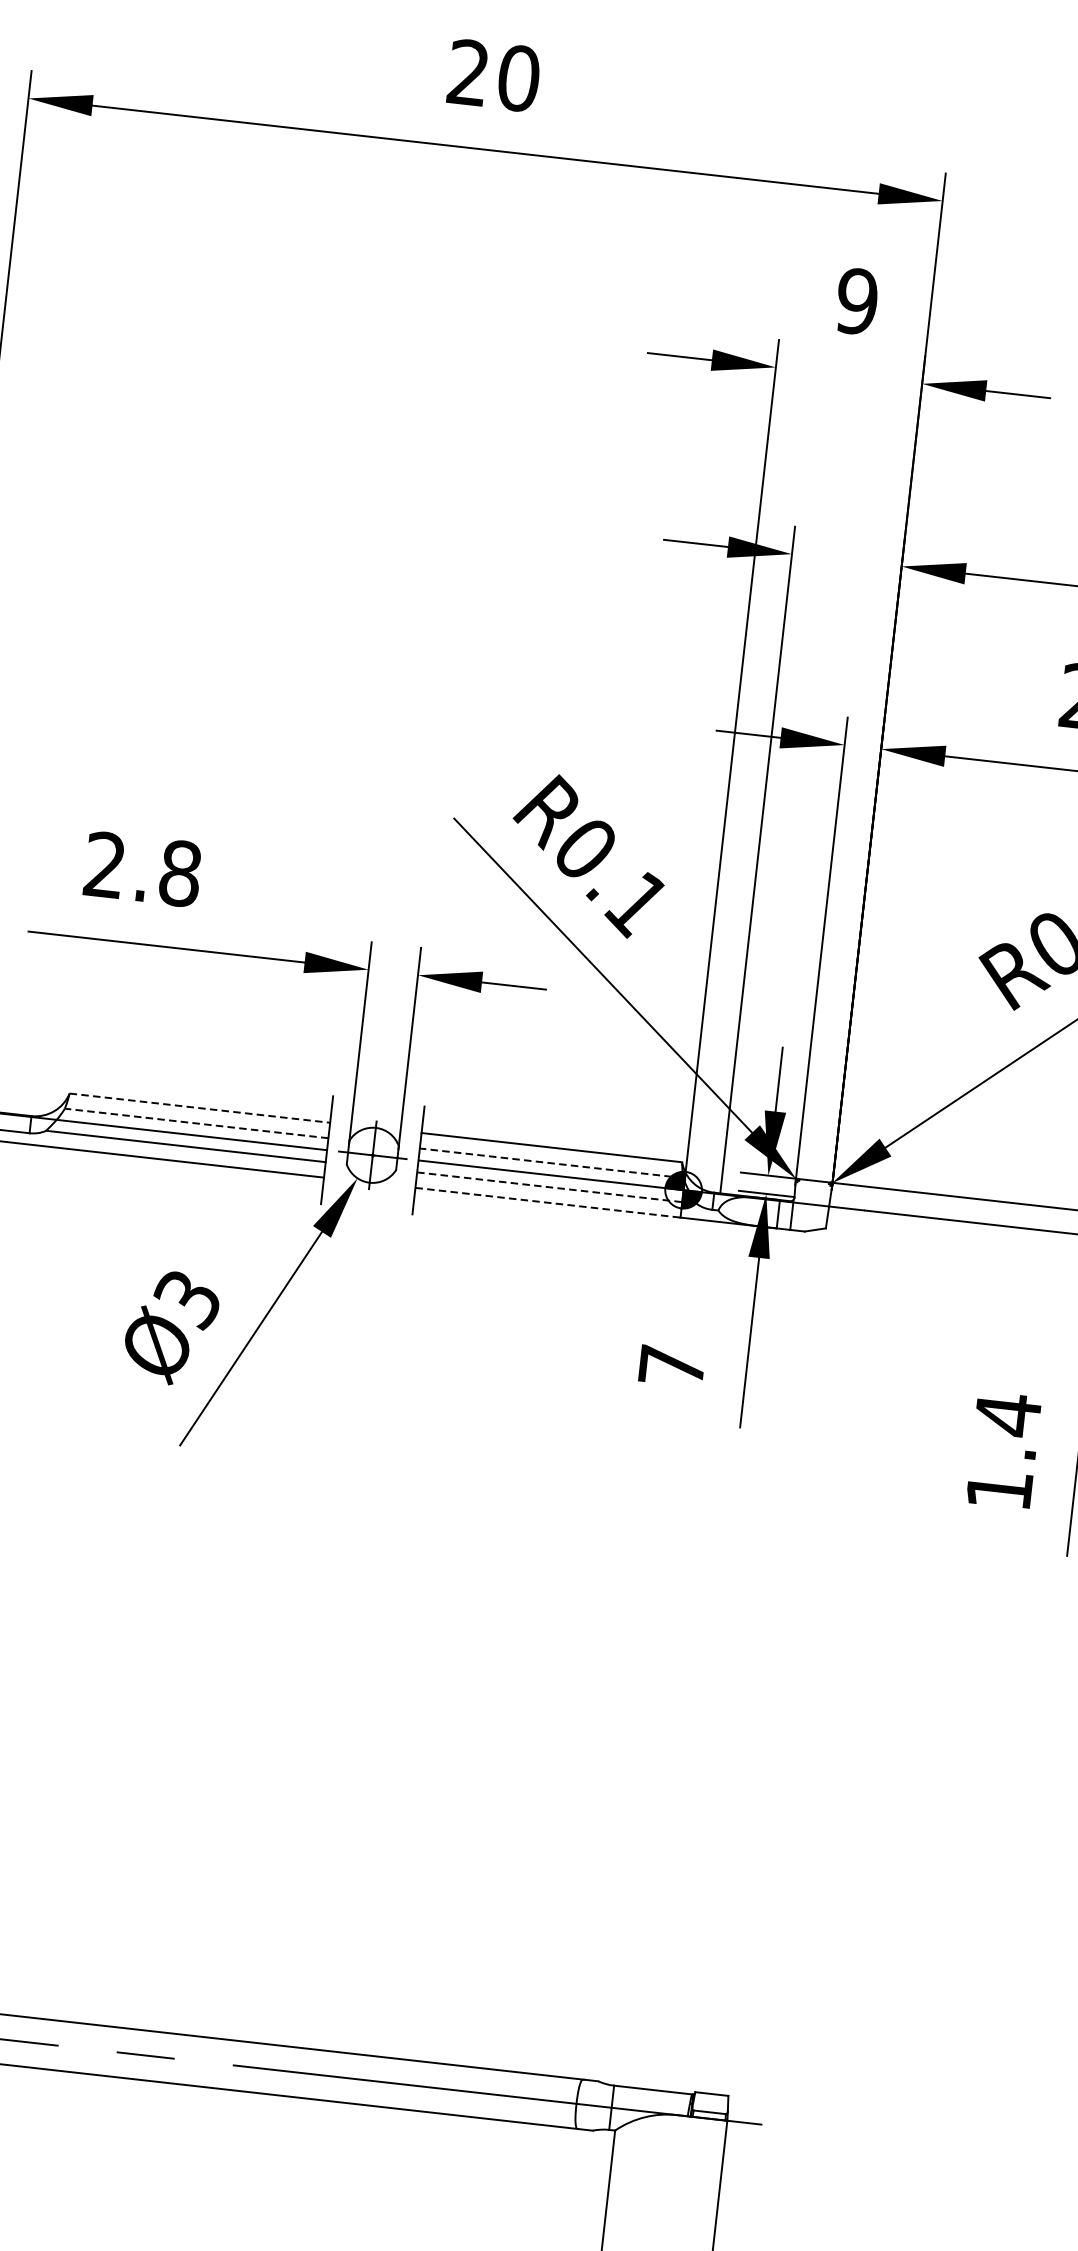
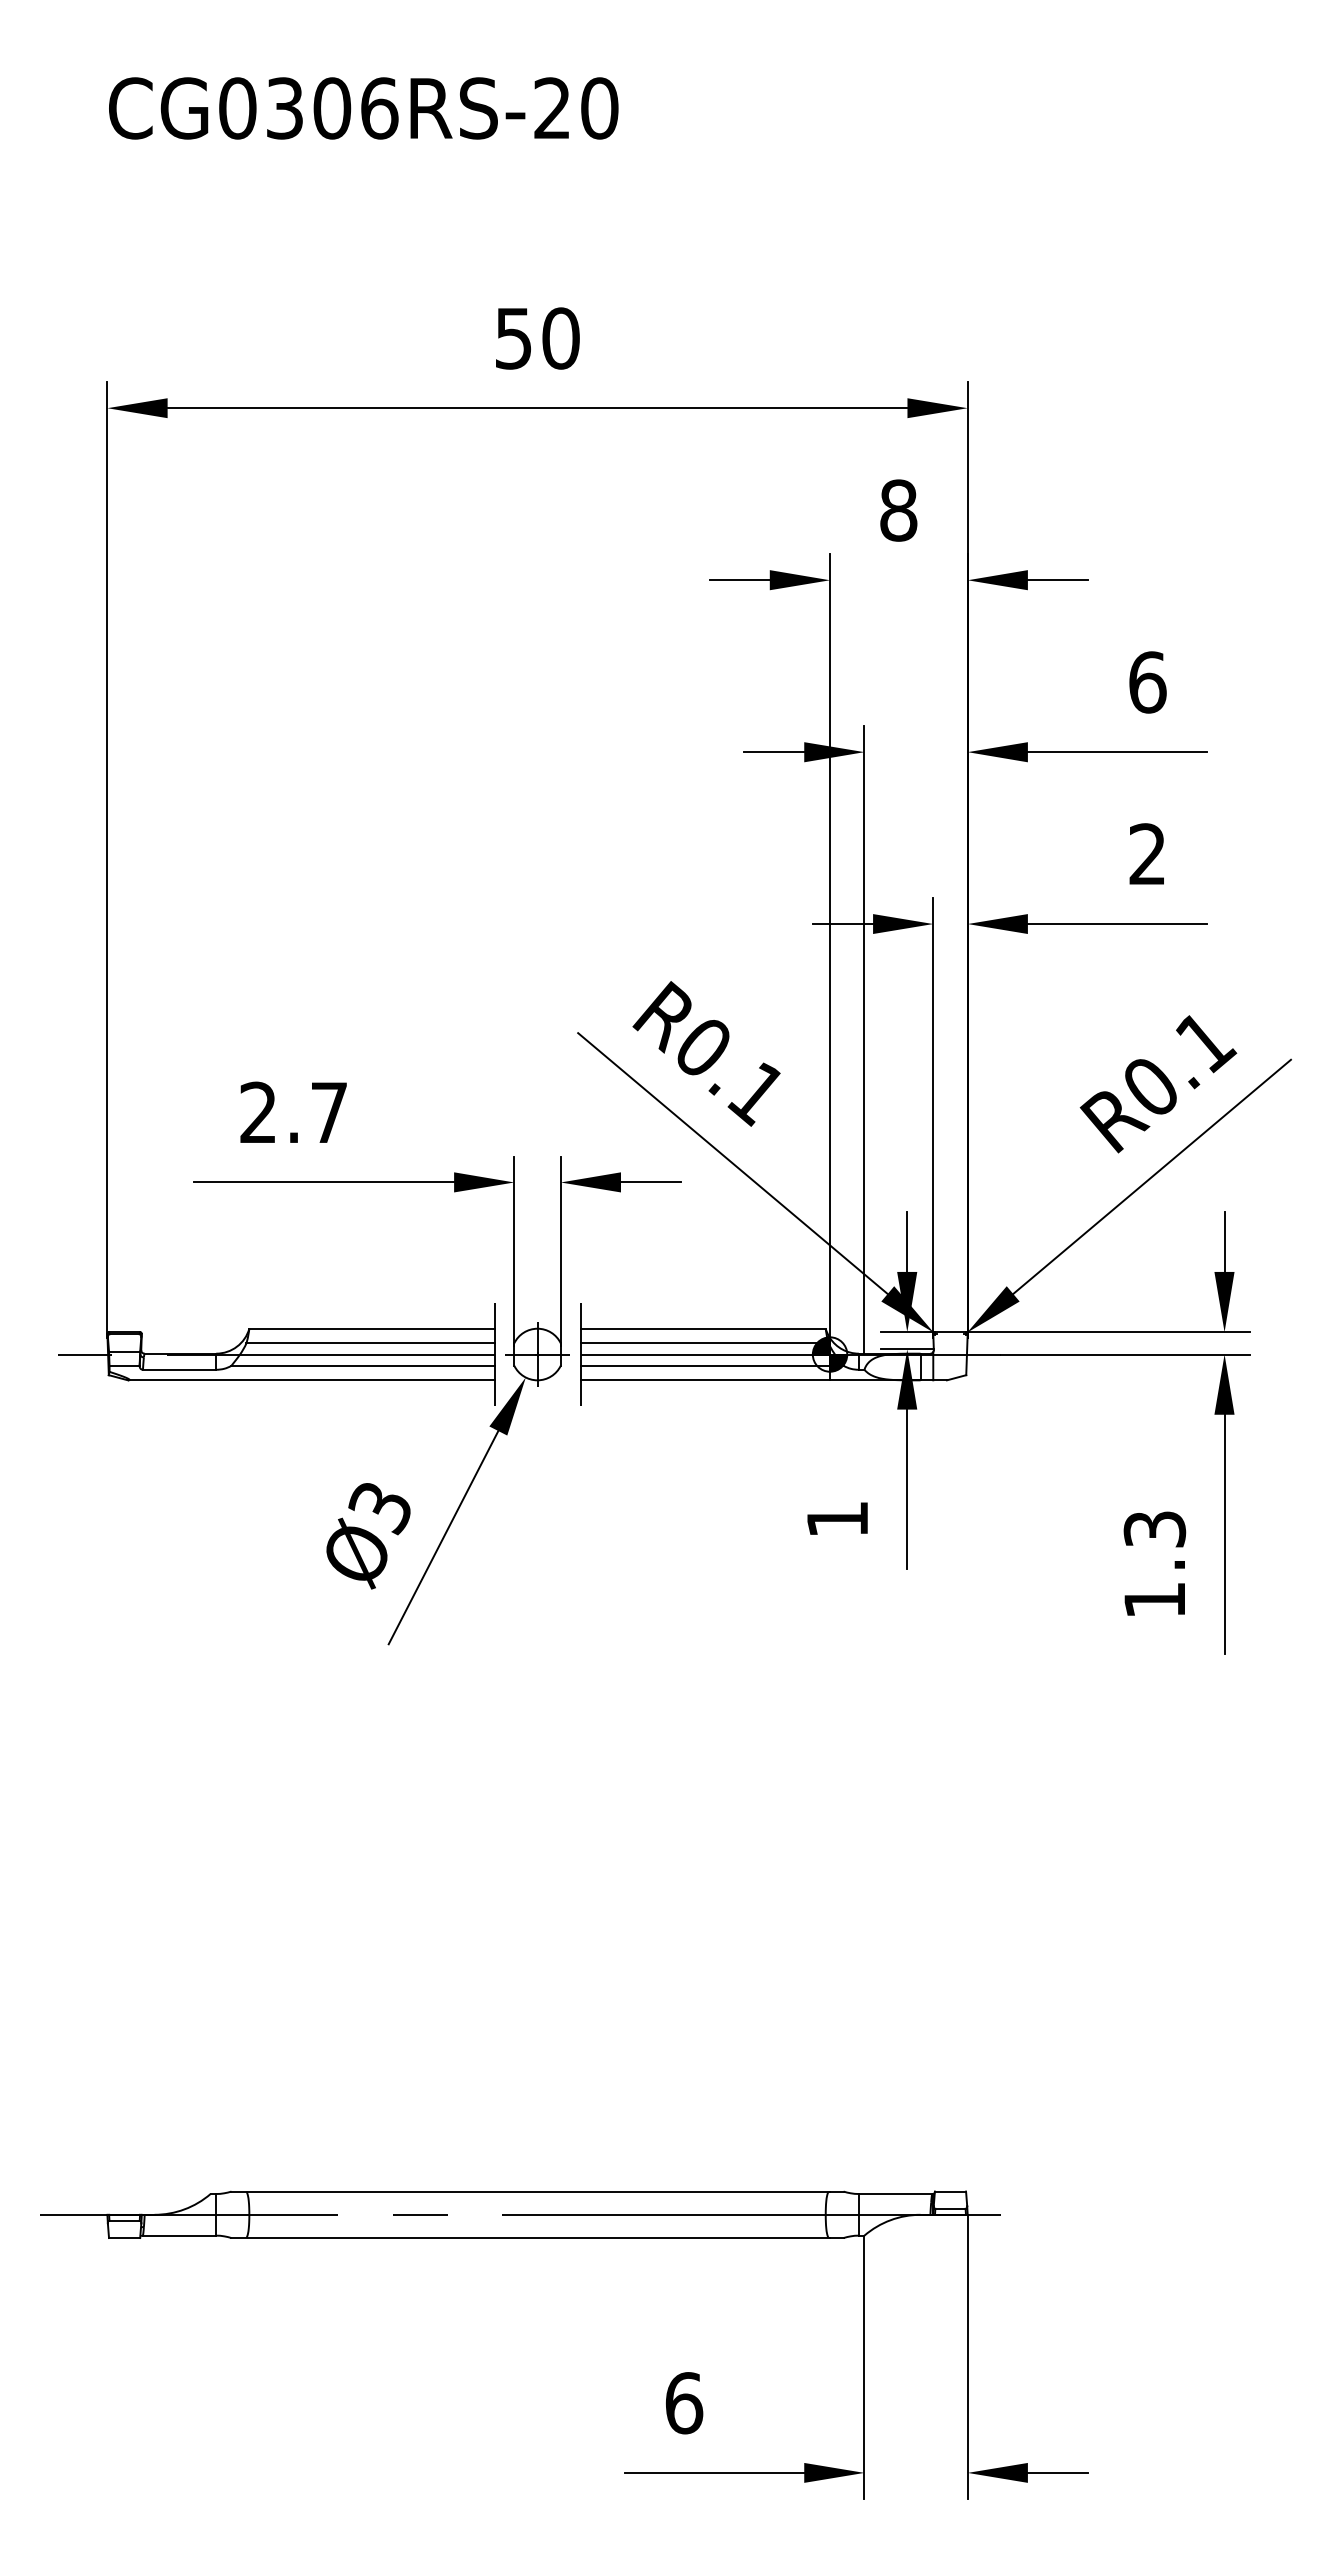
text: (467, 72) -> (512, 338), 20 -> 50
text: (856, 301) -> (898, 510), 9 -> 8
text: (180, 873) -> (329, 1112), 2.8 -> 2.7
line: (199, 1107) -> (371, 1328), dashed -> solid
line: (196, 1123) -> (370, 1343), dashed -> solid
line: (551, 1163) -> (704, 1343), dashed -> solid
line: (549, 1186) -> (705, 1365), dashed -> solid
line: (548, 1202) -> (705, 1380), dashed -> solid
text: (671, 1366) -> (837, 1519), 7 -> 1
text: (1007, 1414) -> (1154, 1529), 1.4 -> 1.3

